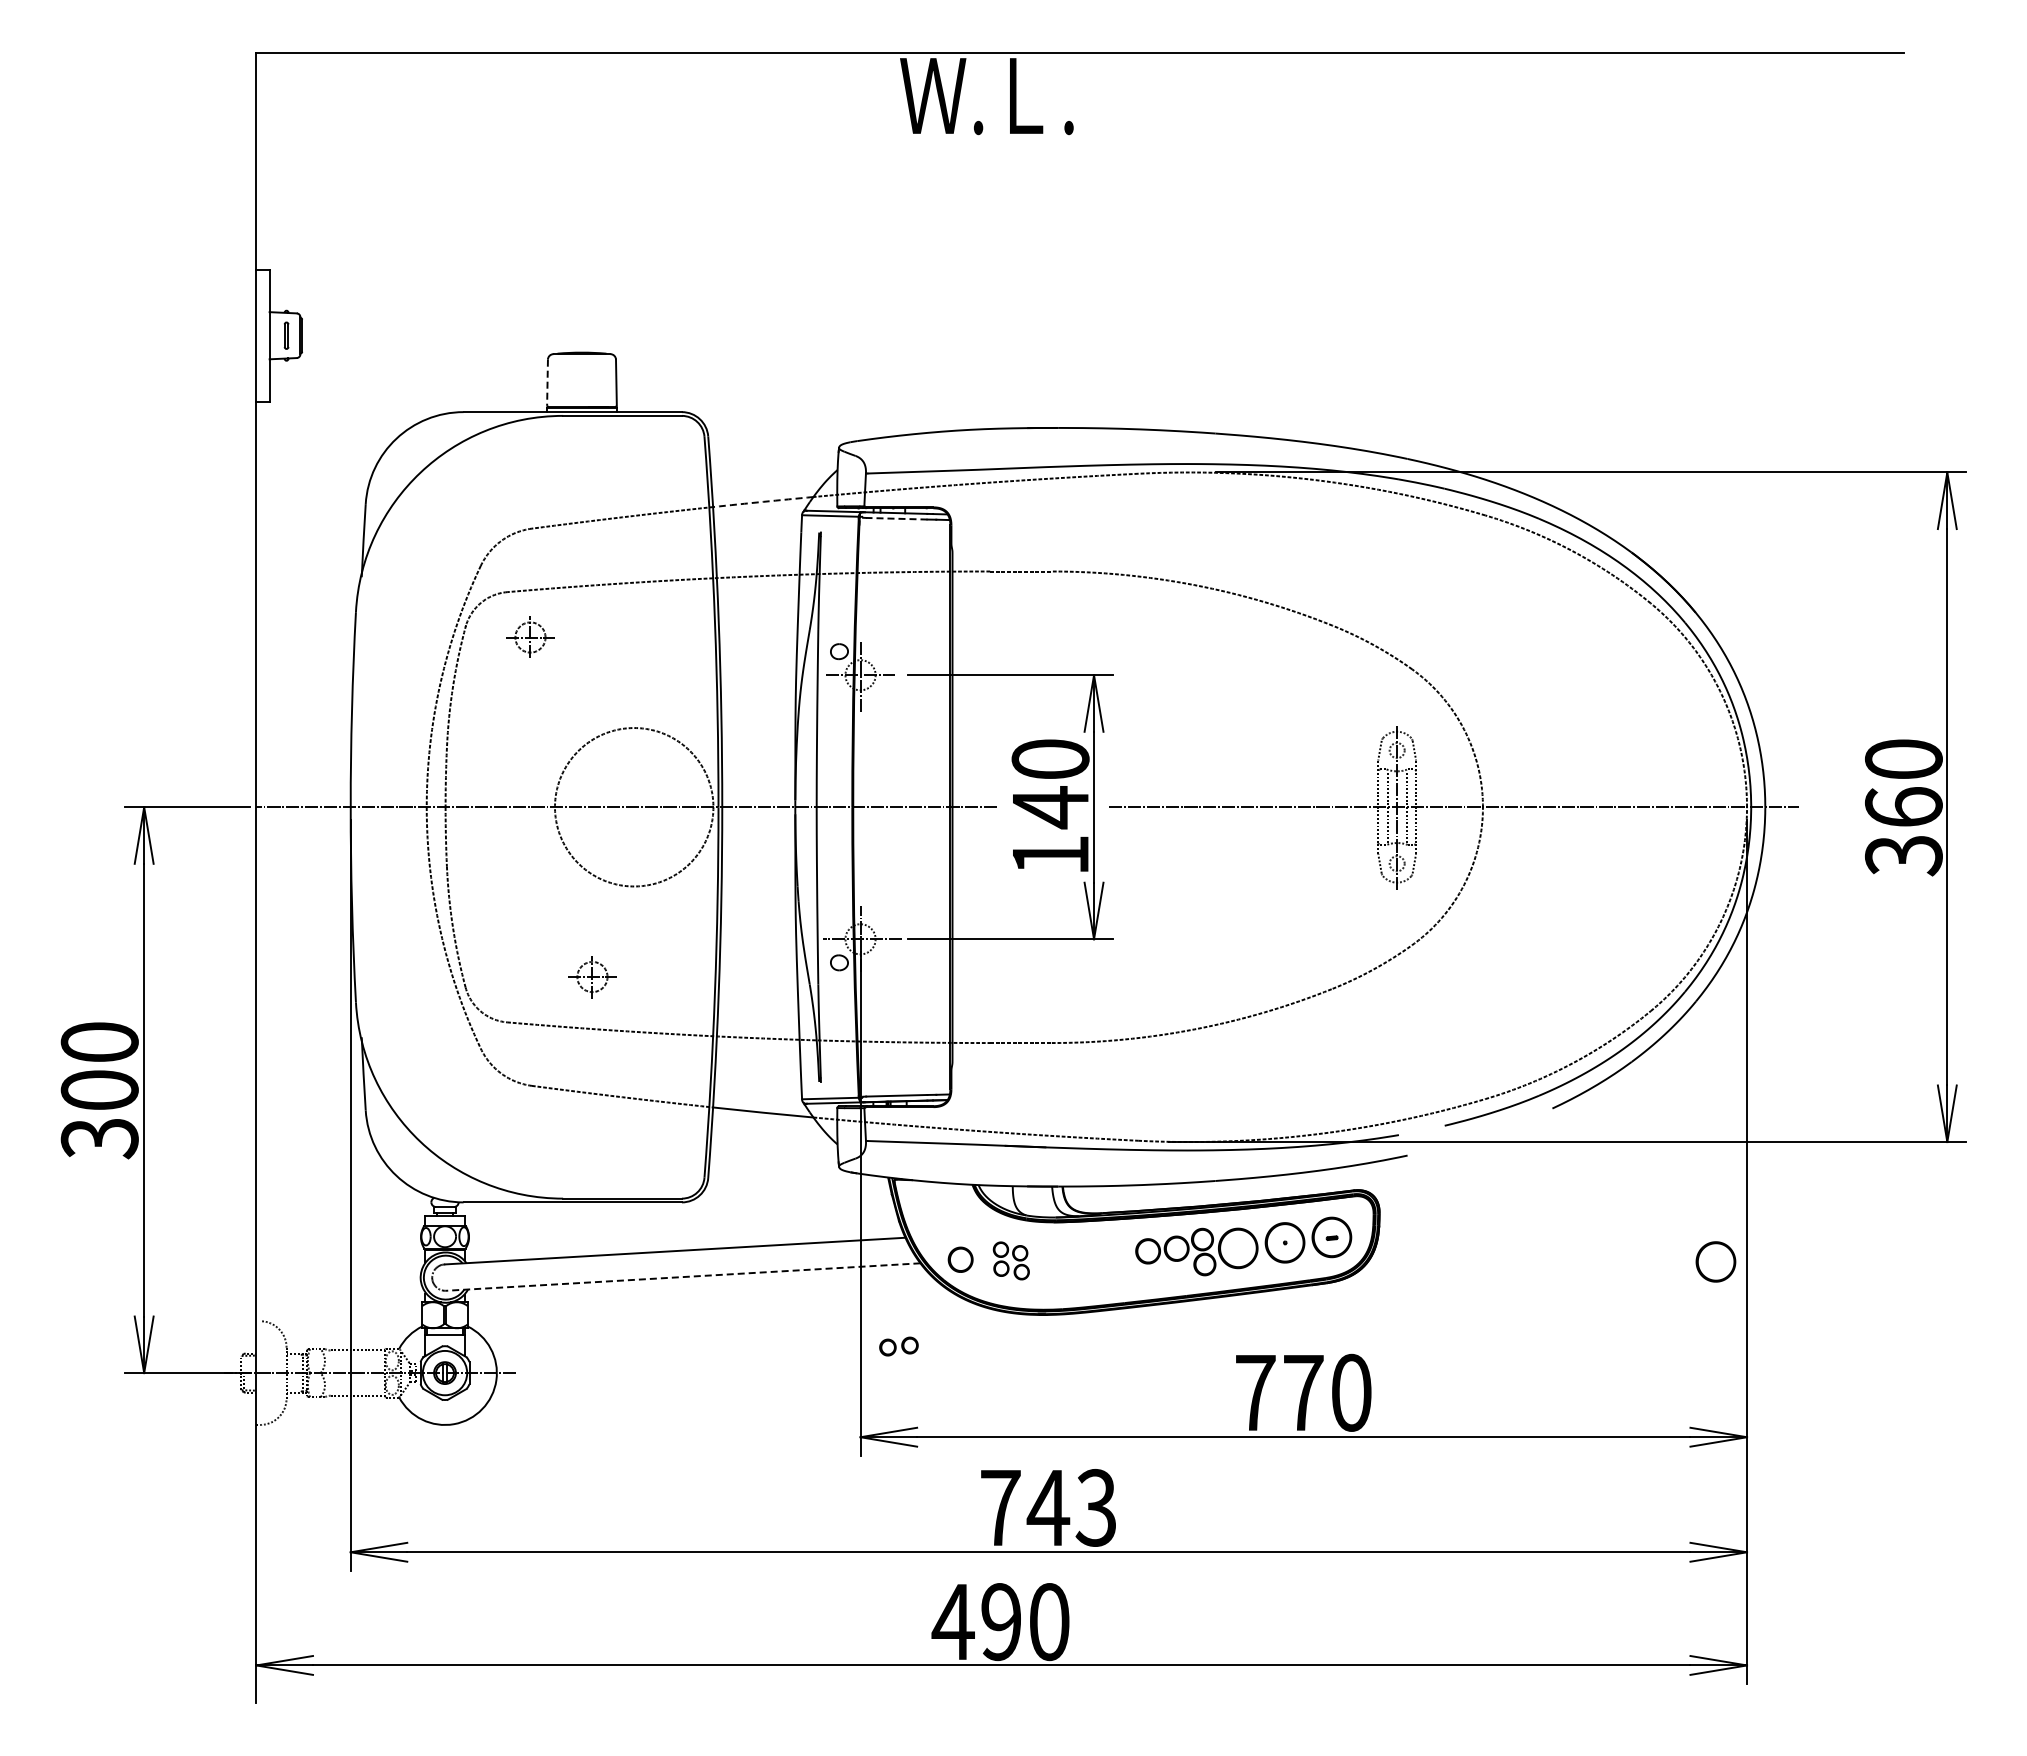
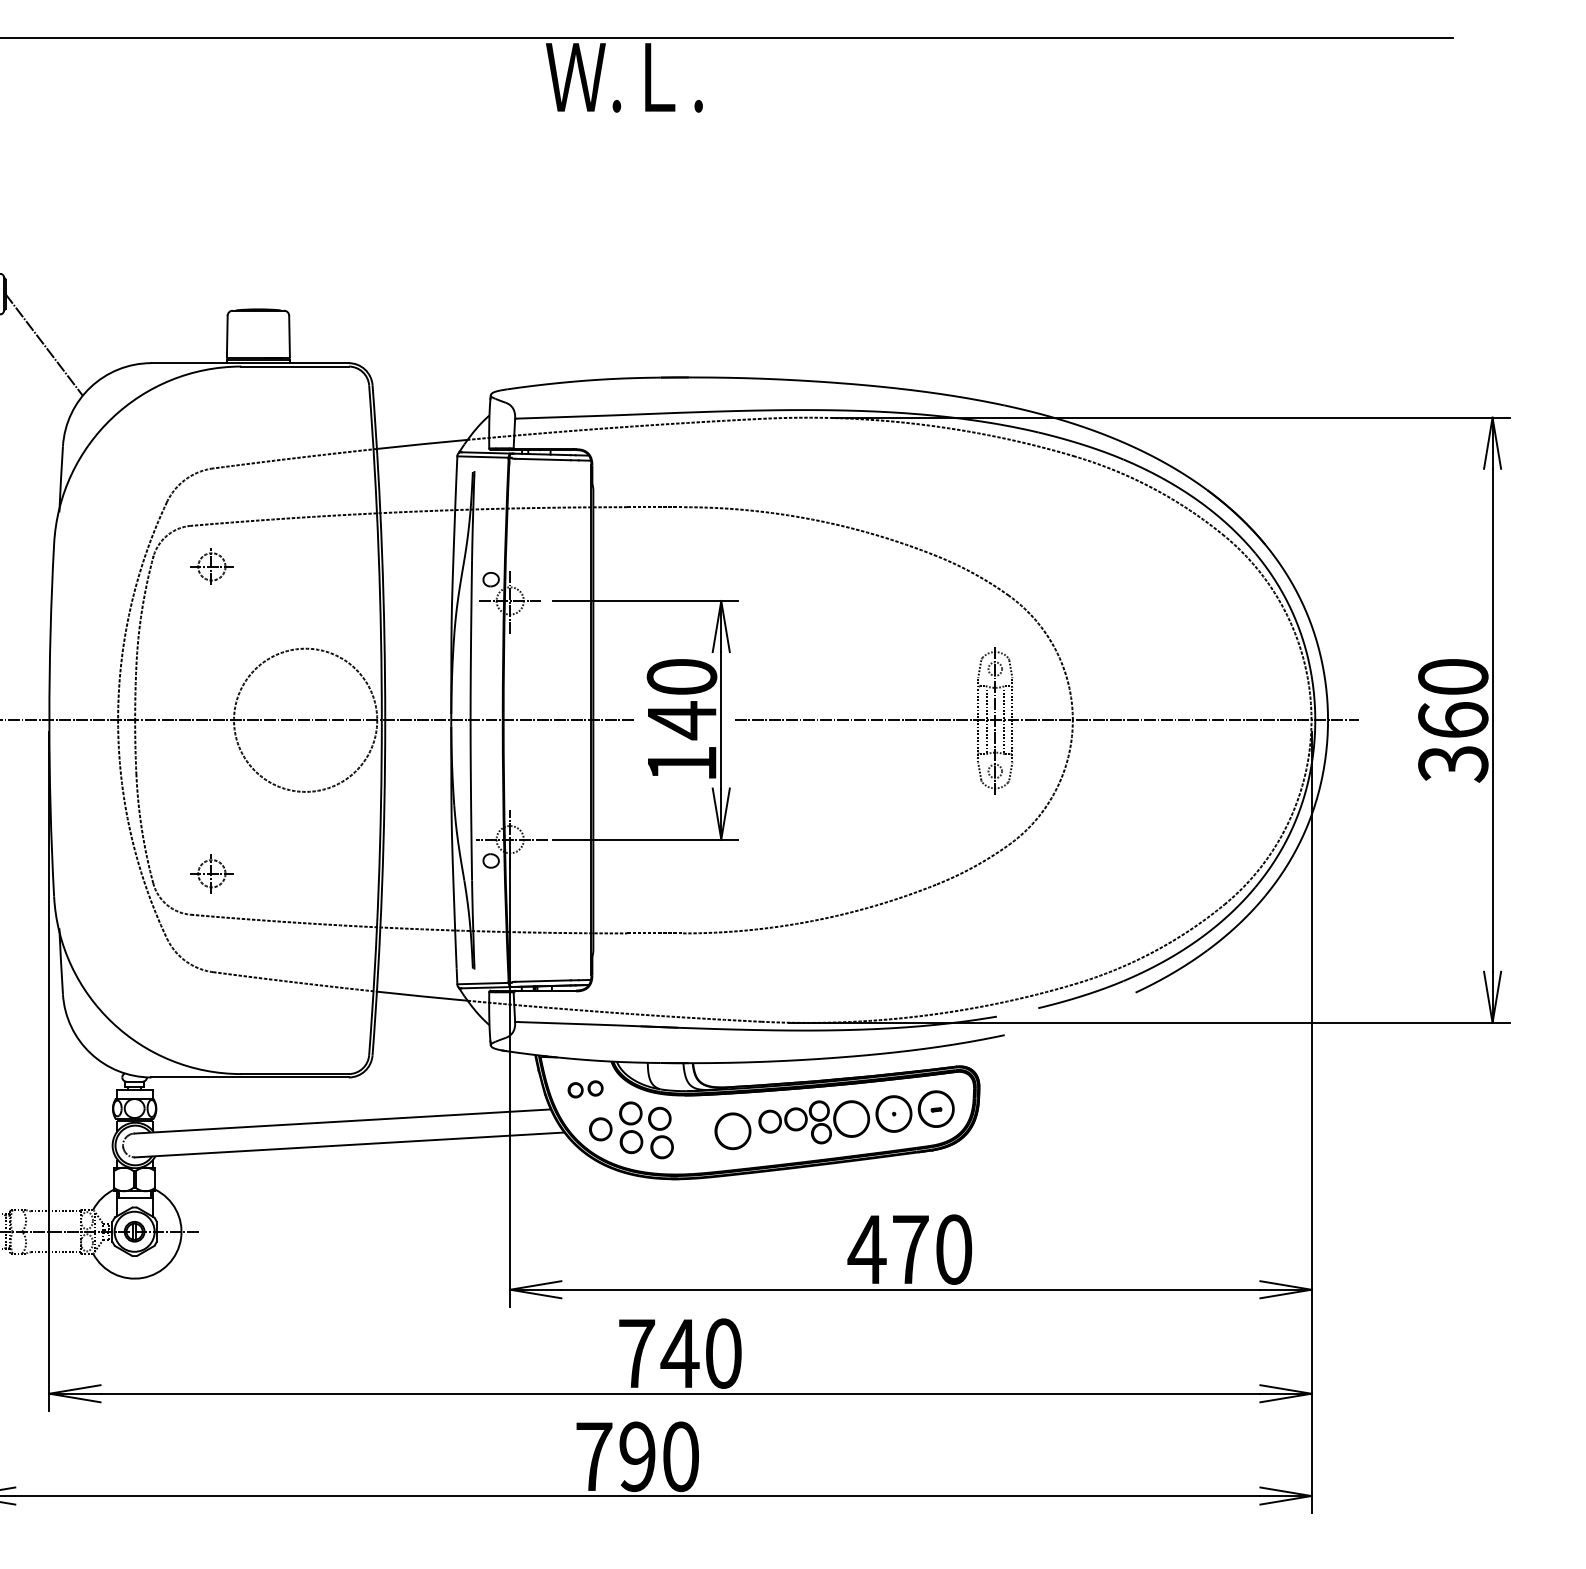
line: (547, 383) -> (227, 337), dashed -> solid
line: (344, 391) -> (43, 344), added
arc: (763, 501) -> (422, 443), dashed -> solid
line: (896, 518) -> (542, 459), dashed -> solid
part: (592, 977) -> (211, 874), moved
part: (1011, 1260) -> (646, 1129), size x1.67
part: (1715, 1261) -> (732, 1130), moved
line: (683, 1277) -> (350, 1145), dashed -> solid
part: (898, 1346) -> (585, 1089), moved
text: (1255, 1392) -> (867, 1249), 770 -> 470
text: (1095, 1507) -> (722, 1353), 743 -> 740
text: (952, 1621) -> (593, 1456), 490 -> 790

